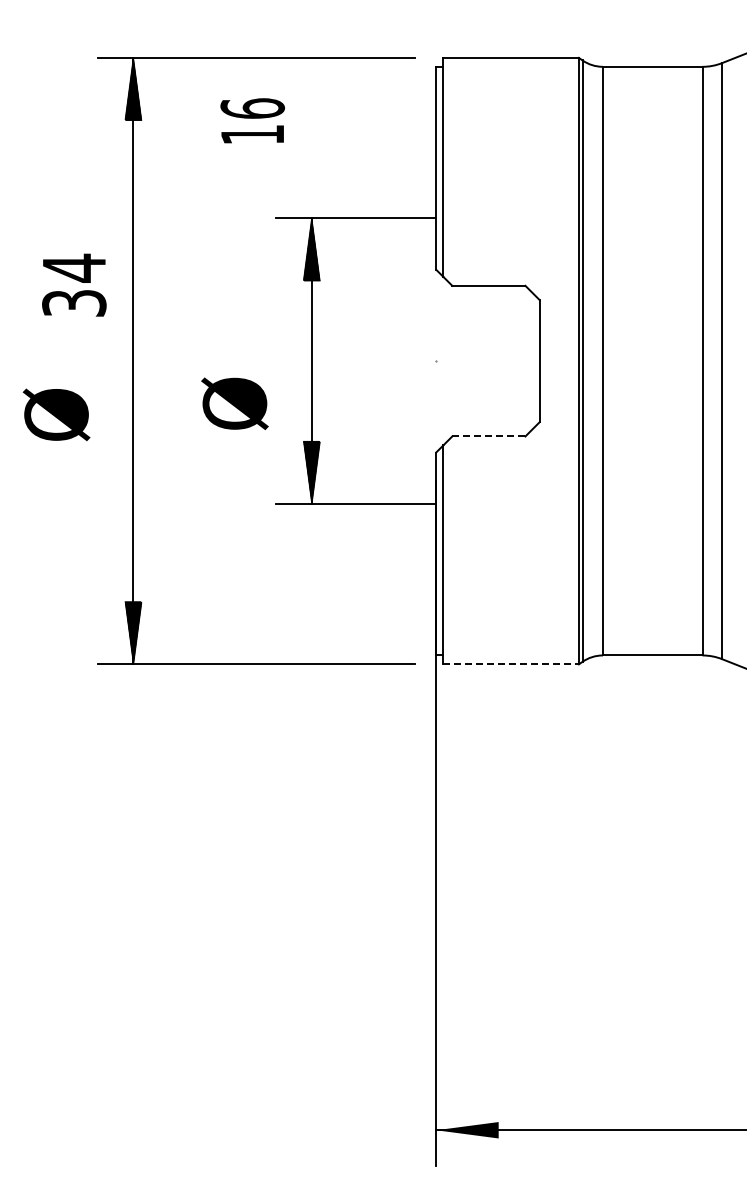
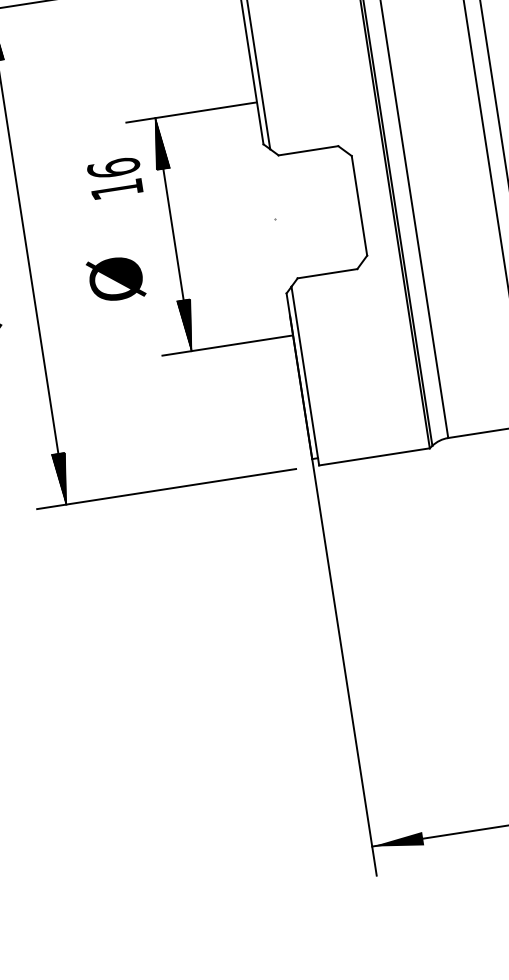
text: (252, 120) -> (115, 177), moved
line: (488, 436) -> (327, 273), dashed -> solid
line: (511, 664) -> (374, 456), dashed -> solid

